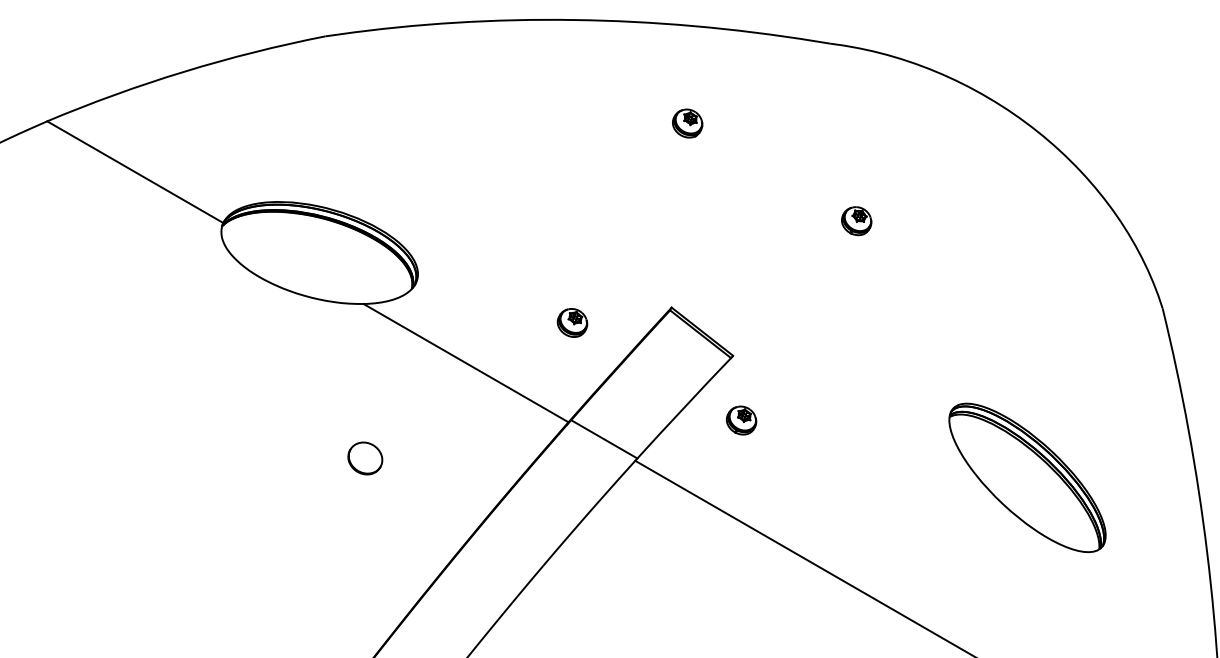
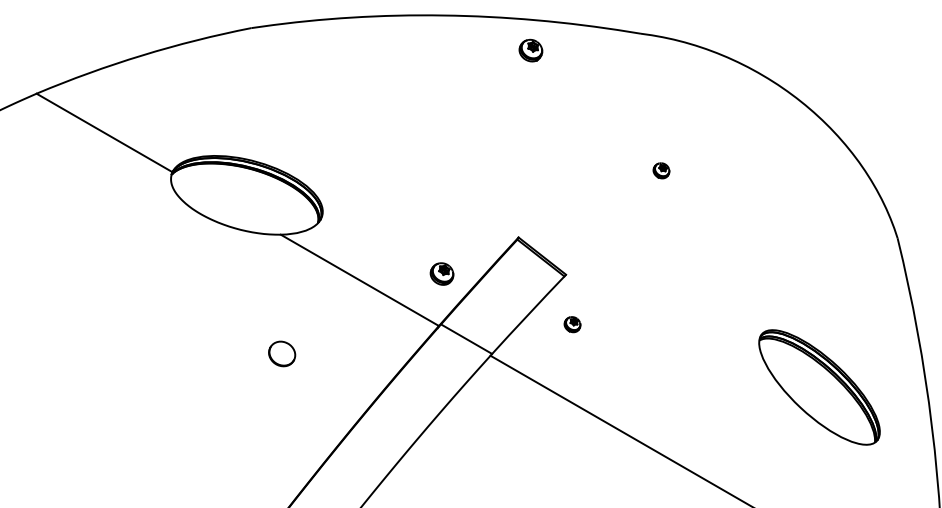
part: (687, 123) -> (530, 50), moved
part: (856, 221) -> (661, 171), size x0.7
part: (572, 322) -> (442, 273), moved
part: (741, 420) -> (572, 324), size x0.7
part: (1027, 477) -> (819, 387), moved

